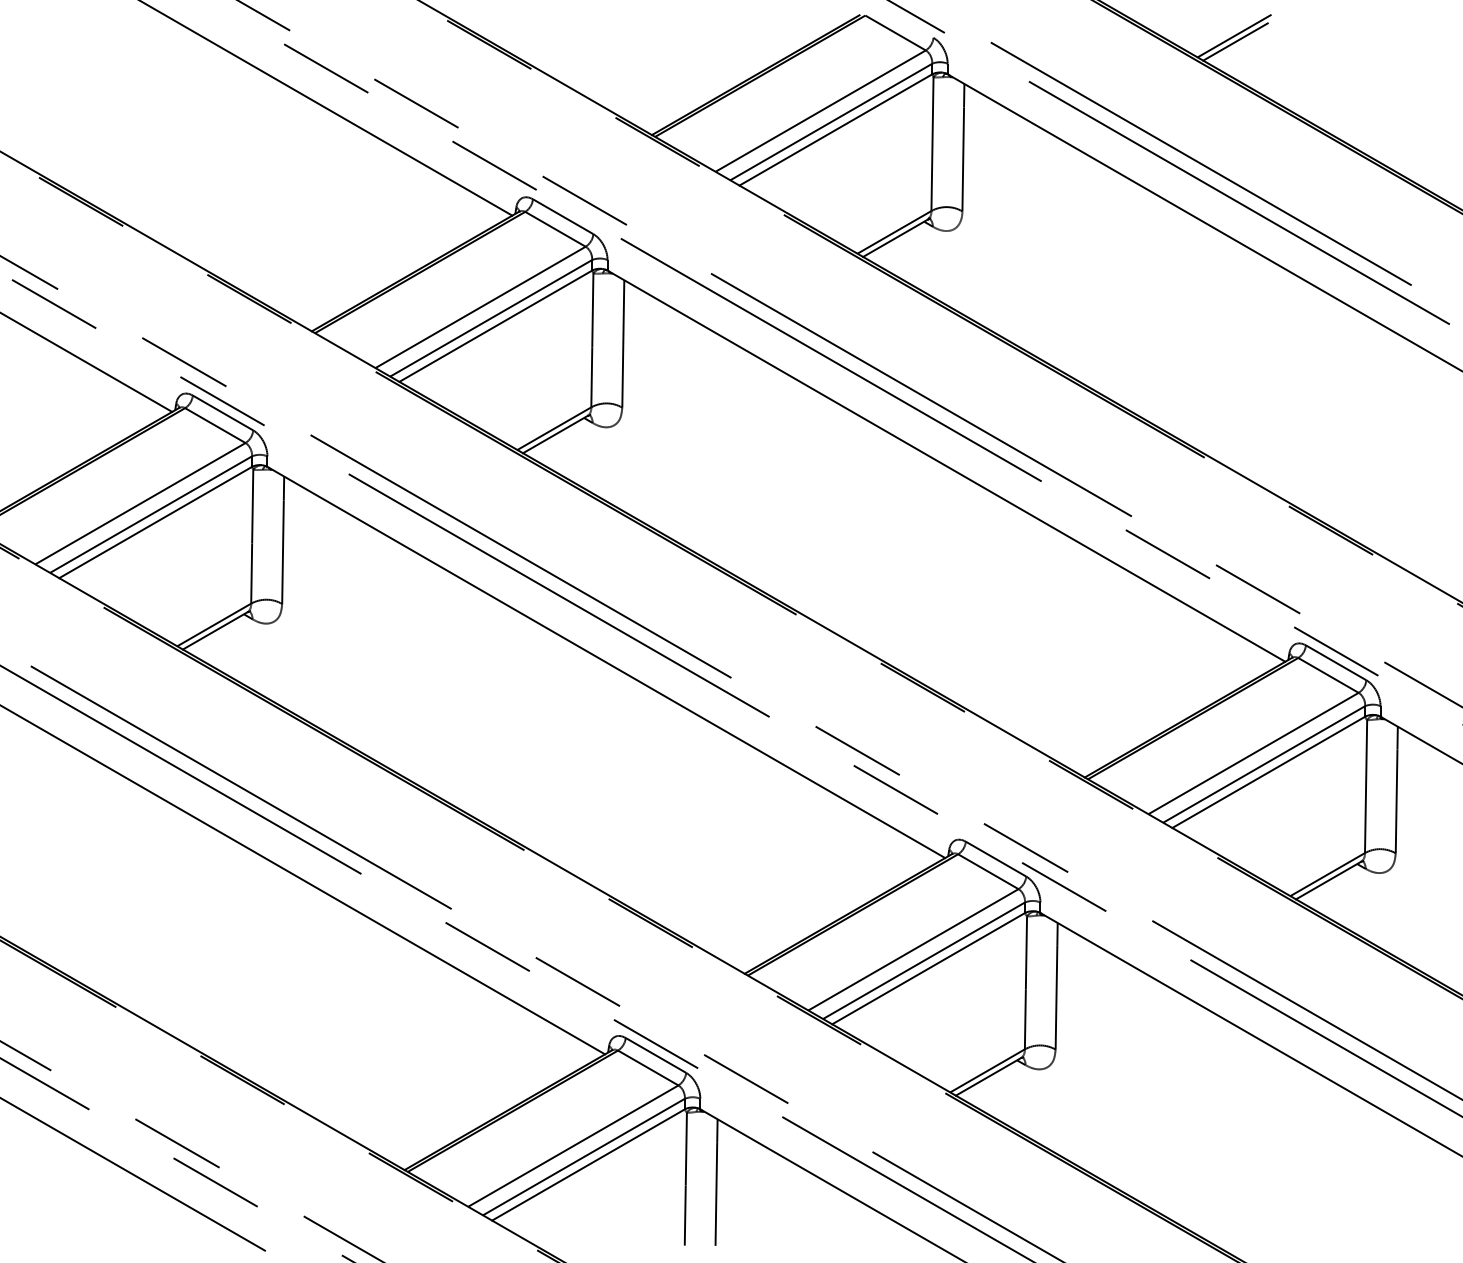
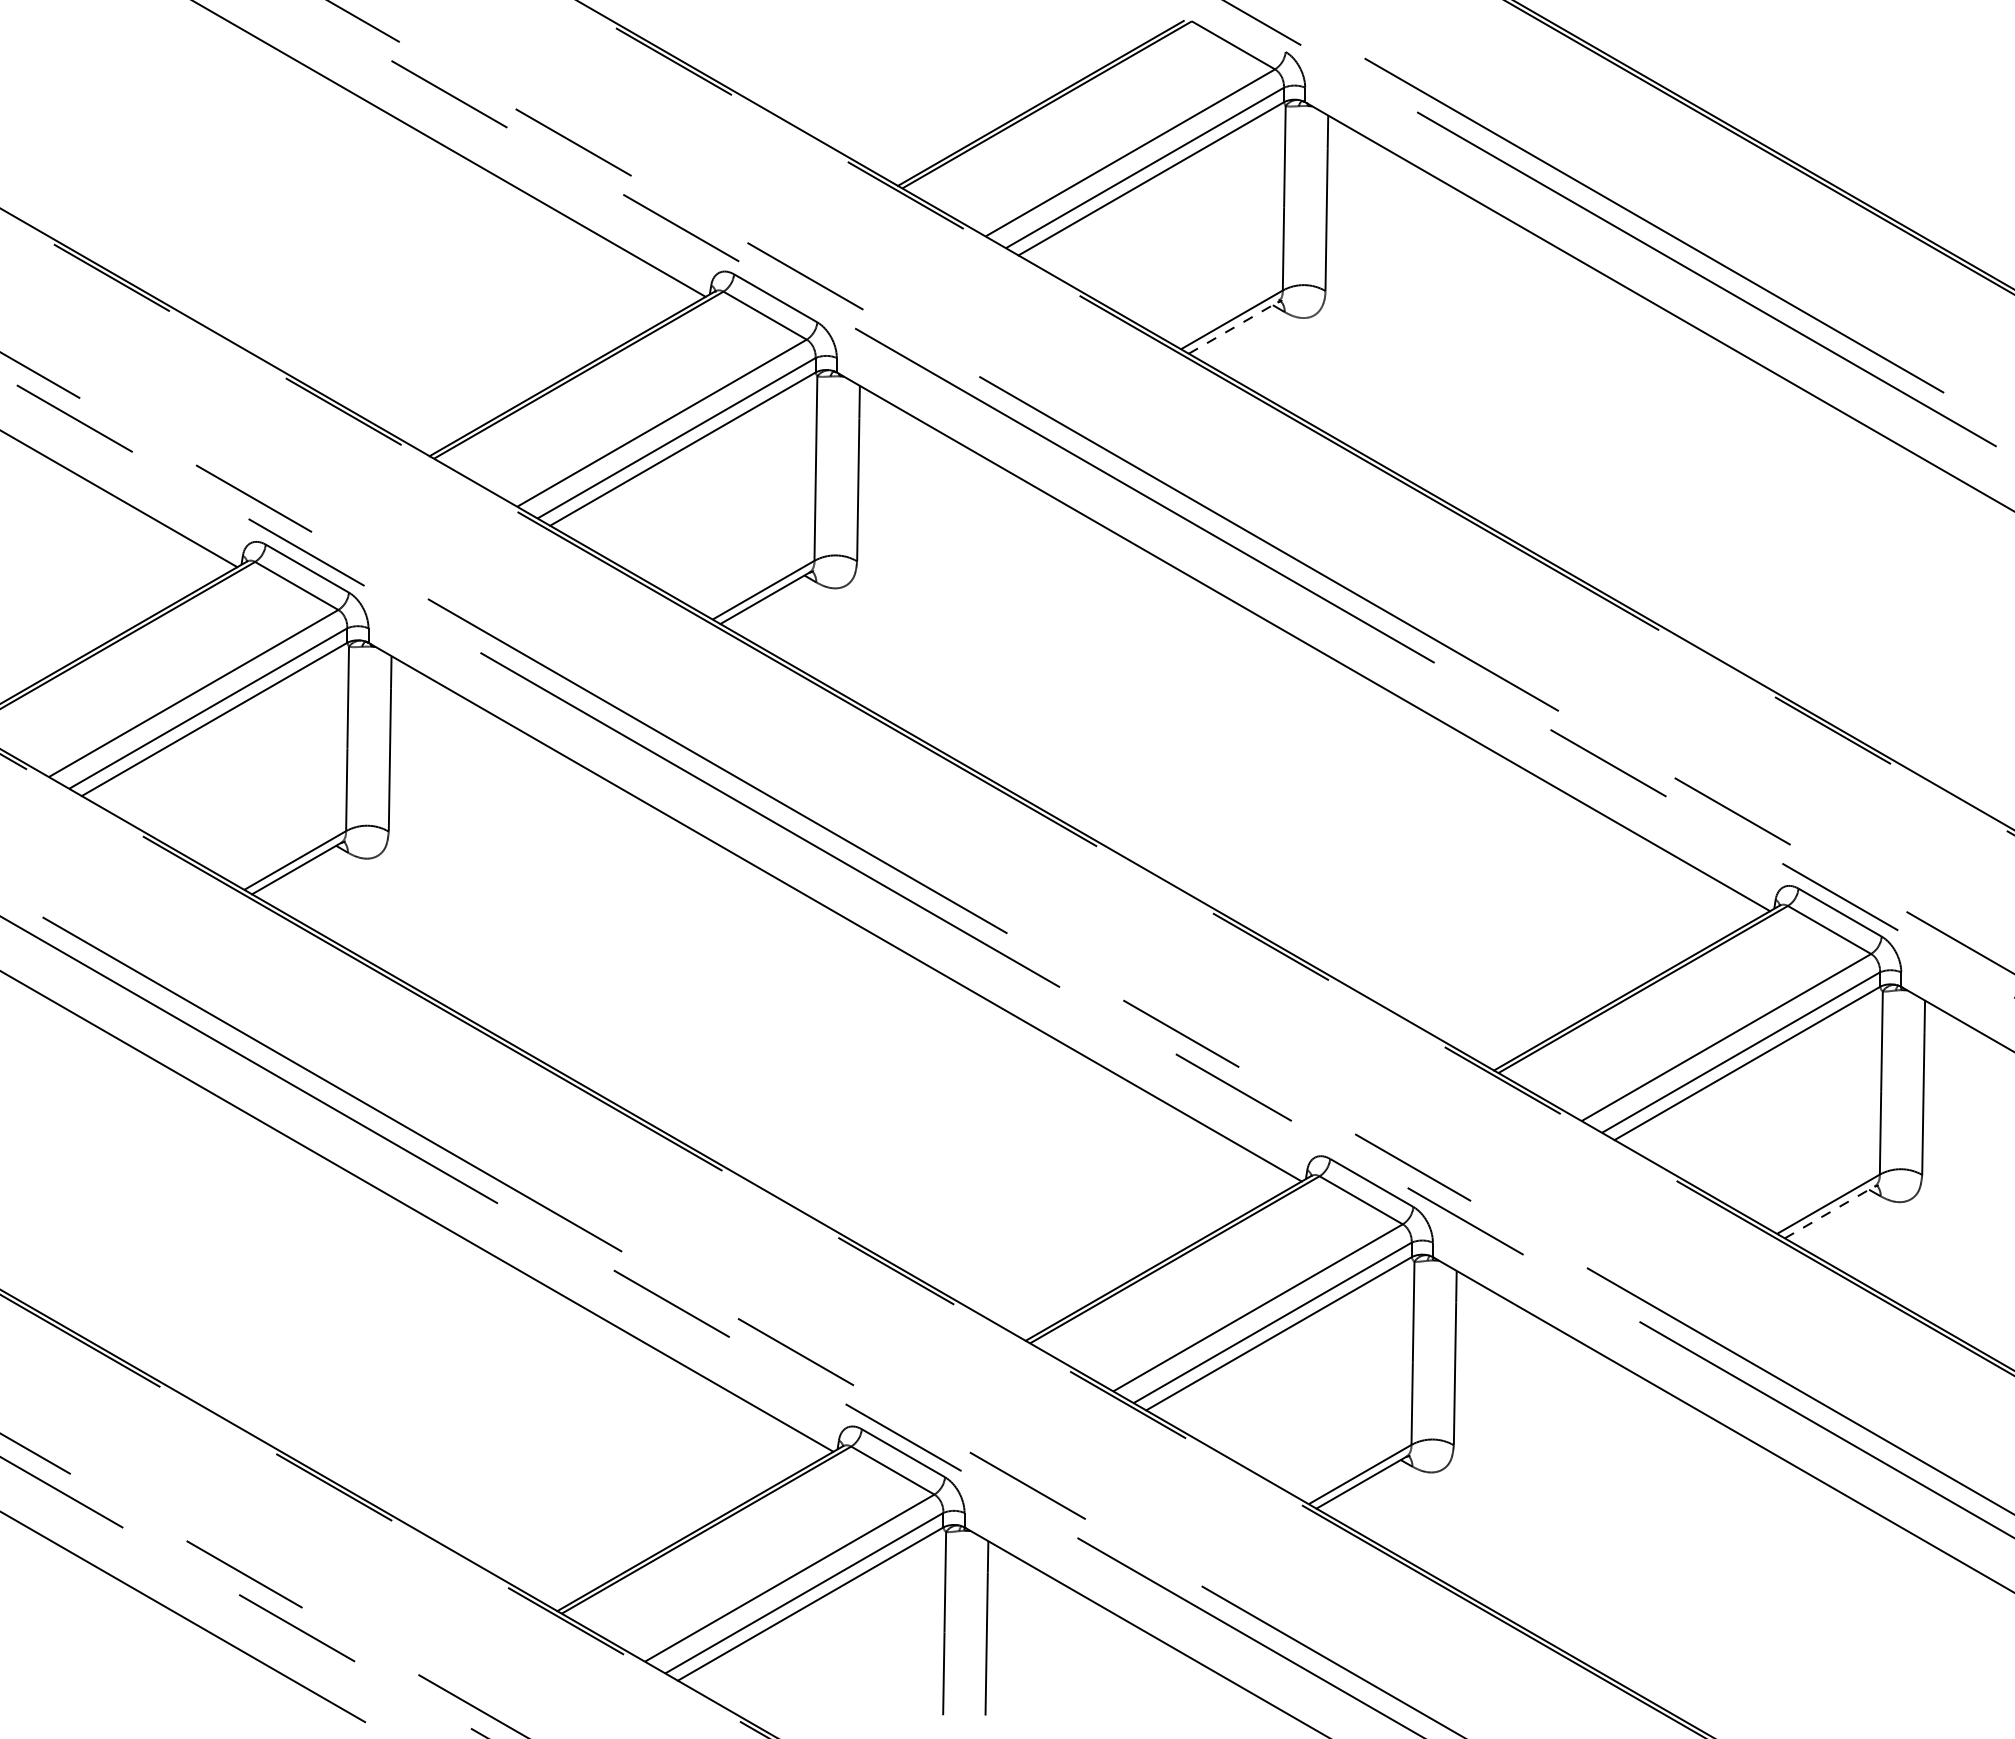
line: (1234, 36) -> (1700, 49), removed
line: (1235, 41) -> (1701, 57), removed
line: (895, 237) -> (1233, 327), solid -> dashed
line: (1328, 880) -> (1829, 1212), solid -> dashed

